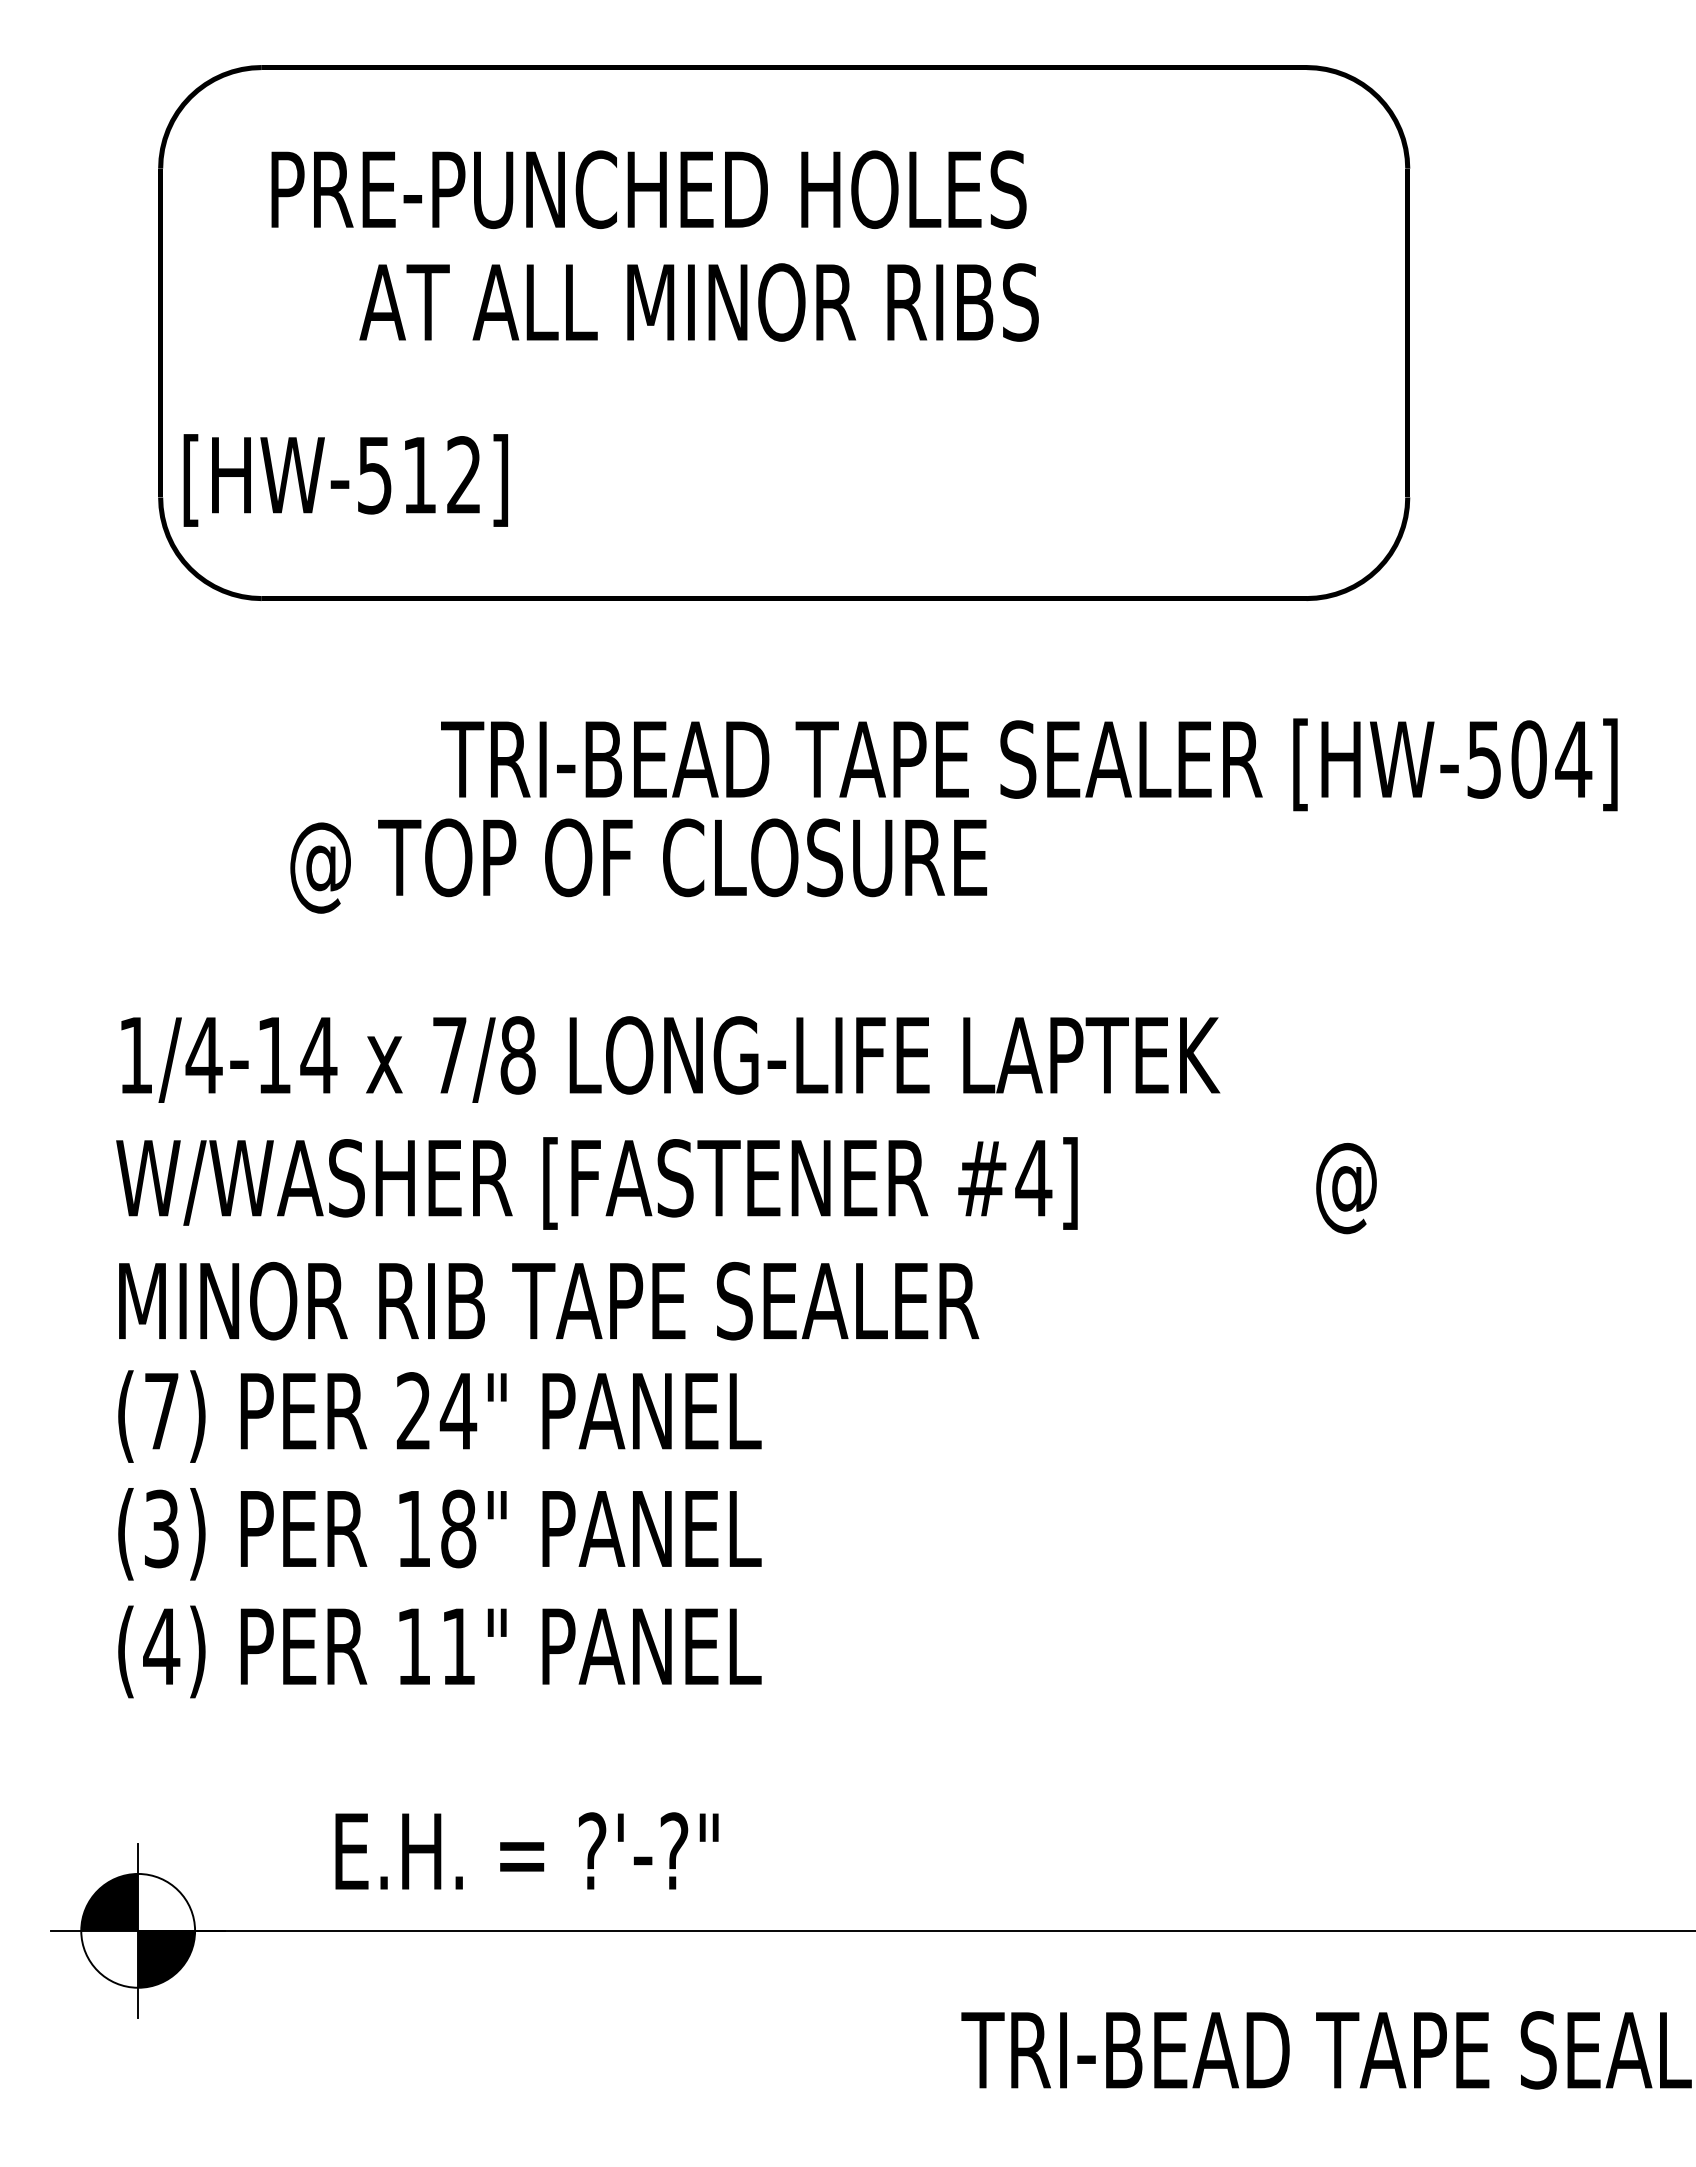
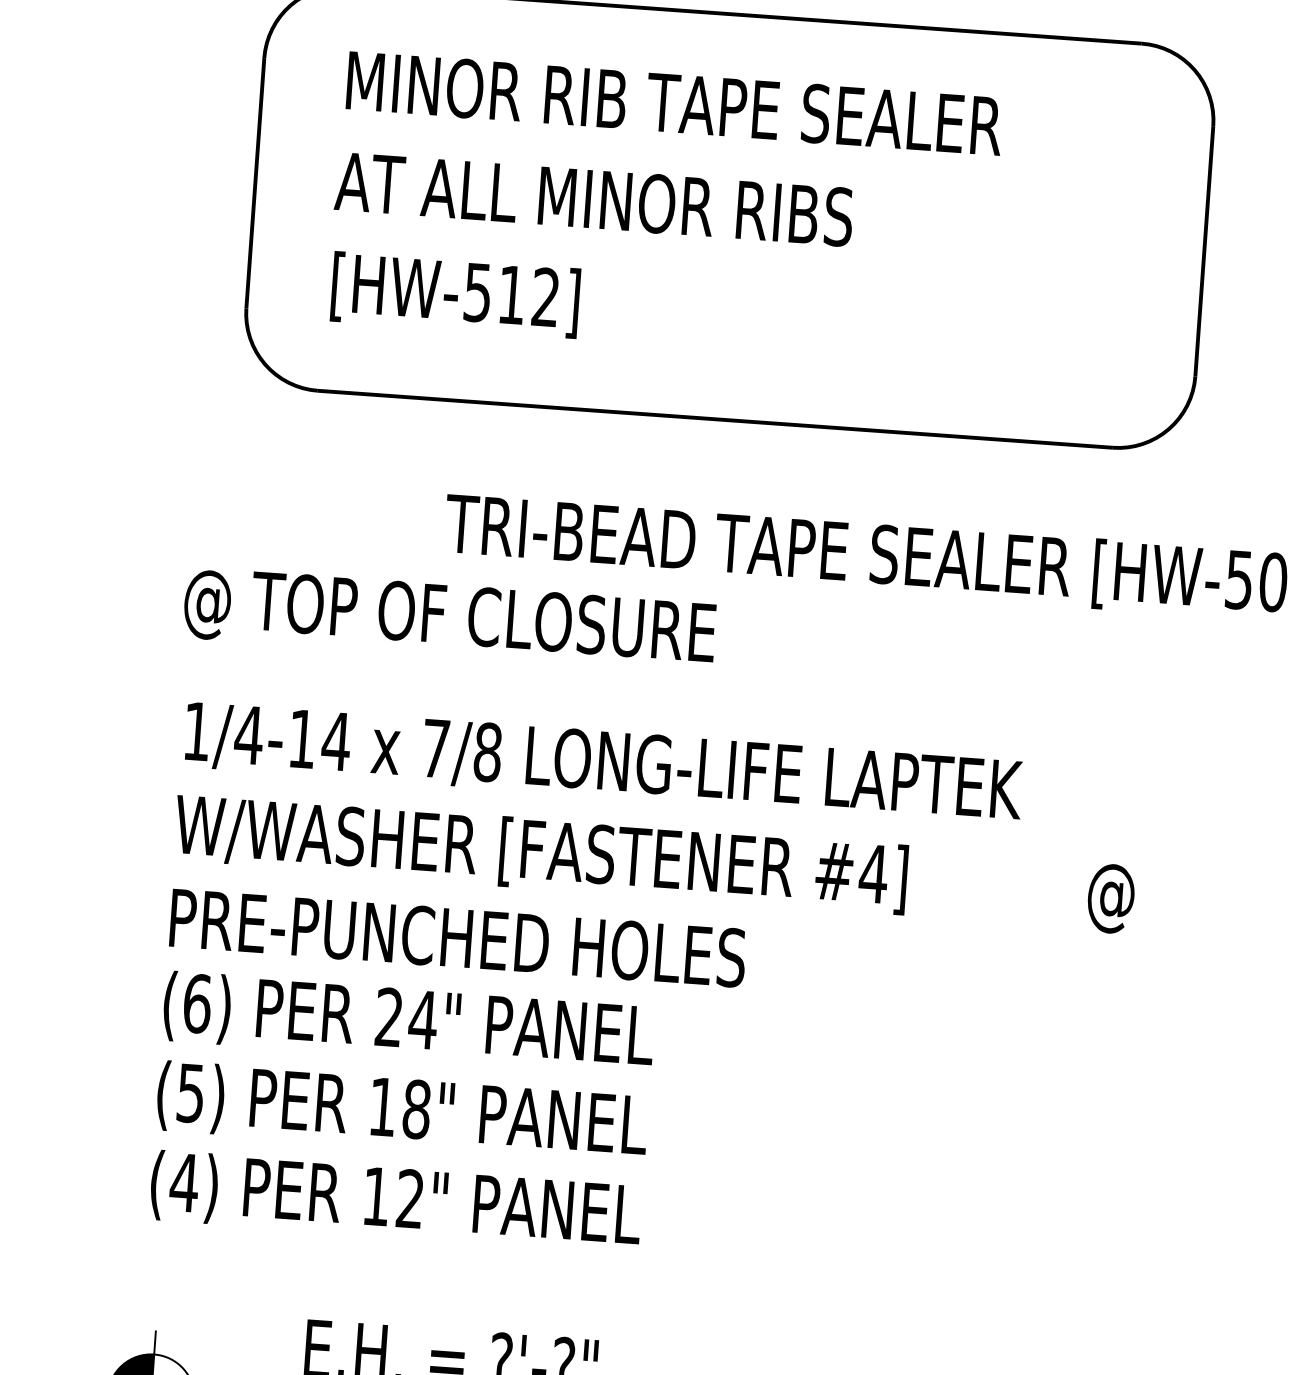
text: (704, 189) -> (677, 103), PRE-PUNCHED HOLES -> MINOR RIB TAPE SEALER
text: (698, 302) -> (593, 199), moved
text: (345, 480) -> (455, 295), moved
text: (638, 865) -> (449, 620), moved
text: (552, 1300) -> (500, 940), MINOR RIB TAPE SEALER -> PRE-PUNCHED HOLES
text: (161, 1411) -> (197, 1003), (7) -> (6)
text: (161, 1528) -> (190, 1092), (3) -> (5)
text: (457, 1645) -> (409, 1198), 11" -> 12"

